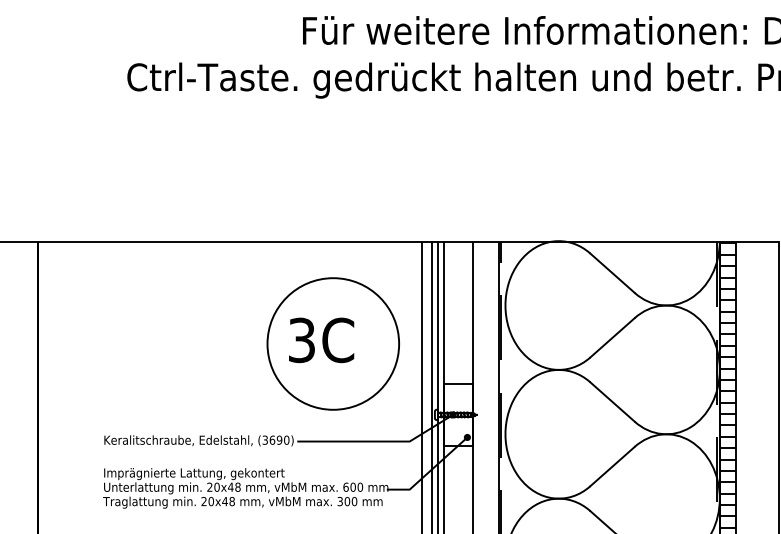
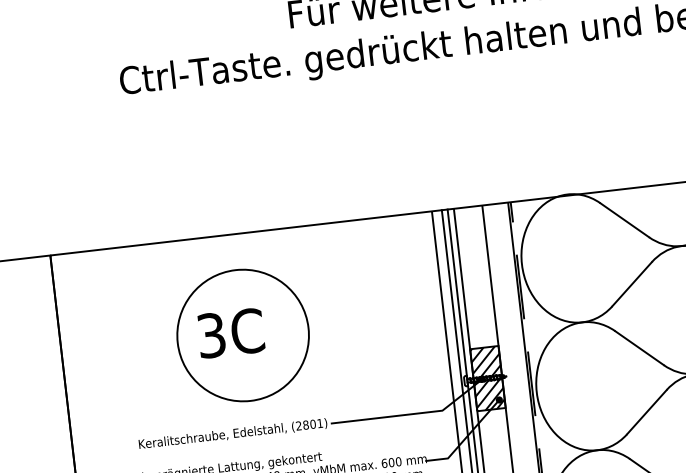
part: (332, 343) -> (242, 335), moved
hatch: (458, 414) -> (487, 378), added
text: (275, 439) -> (308, 424), (3690) -> (2801)

